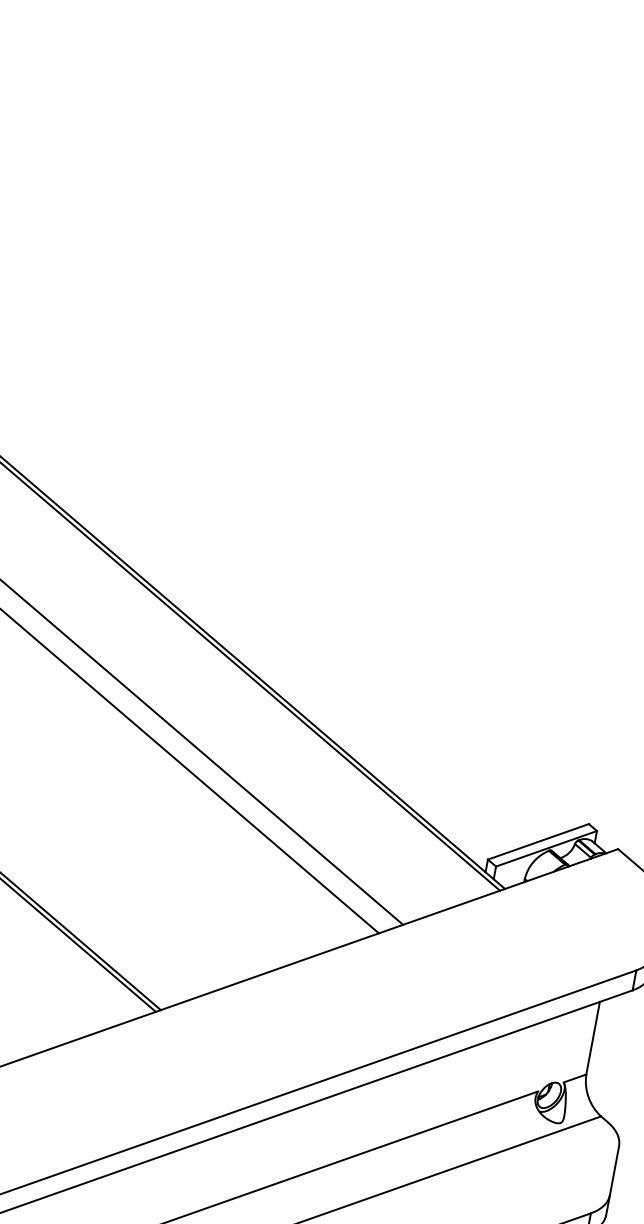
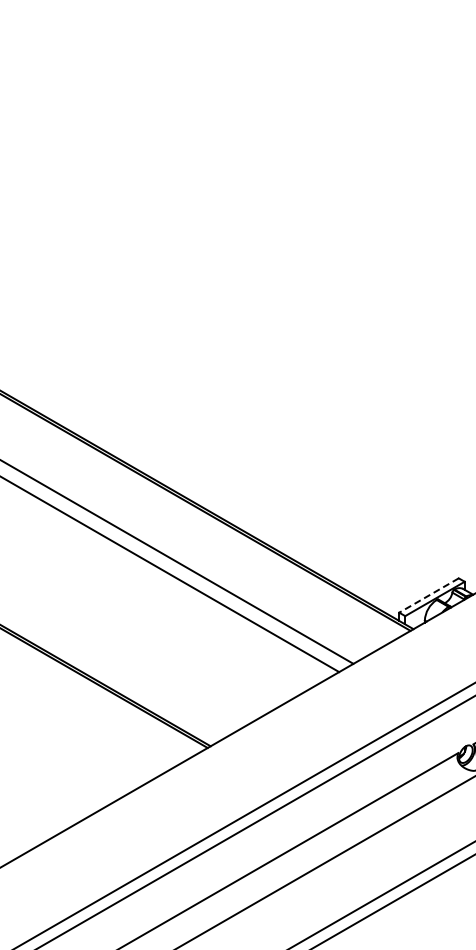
line: (537, 841) -> (428, 595), solid -> dashed

